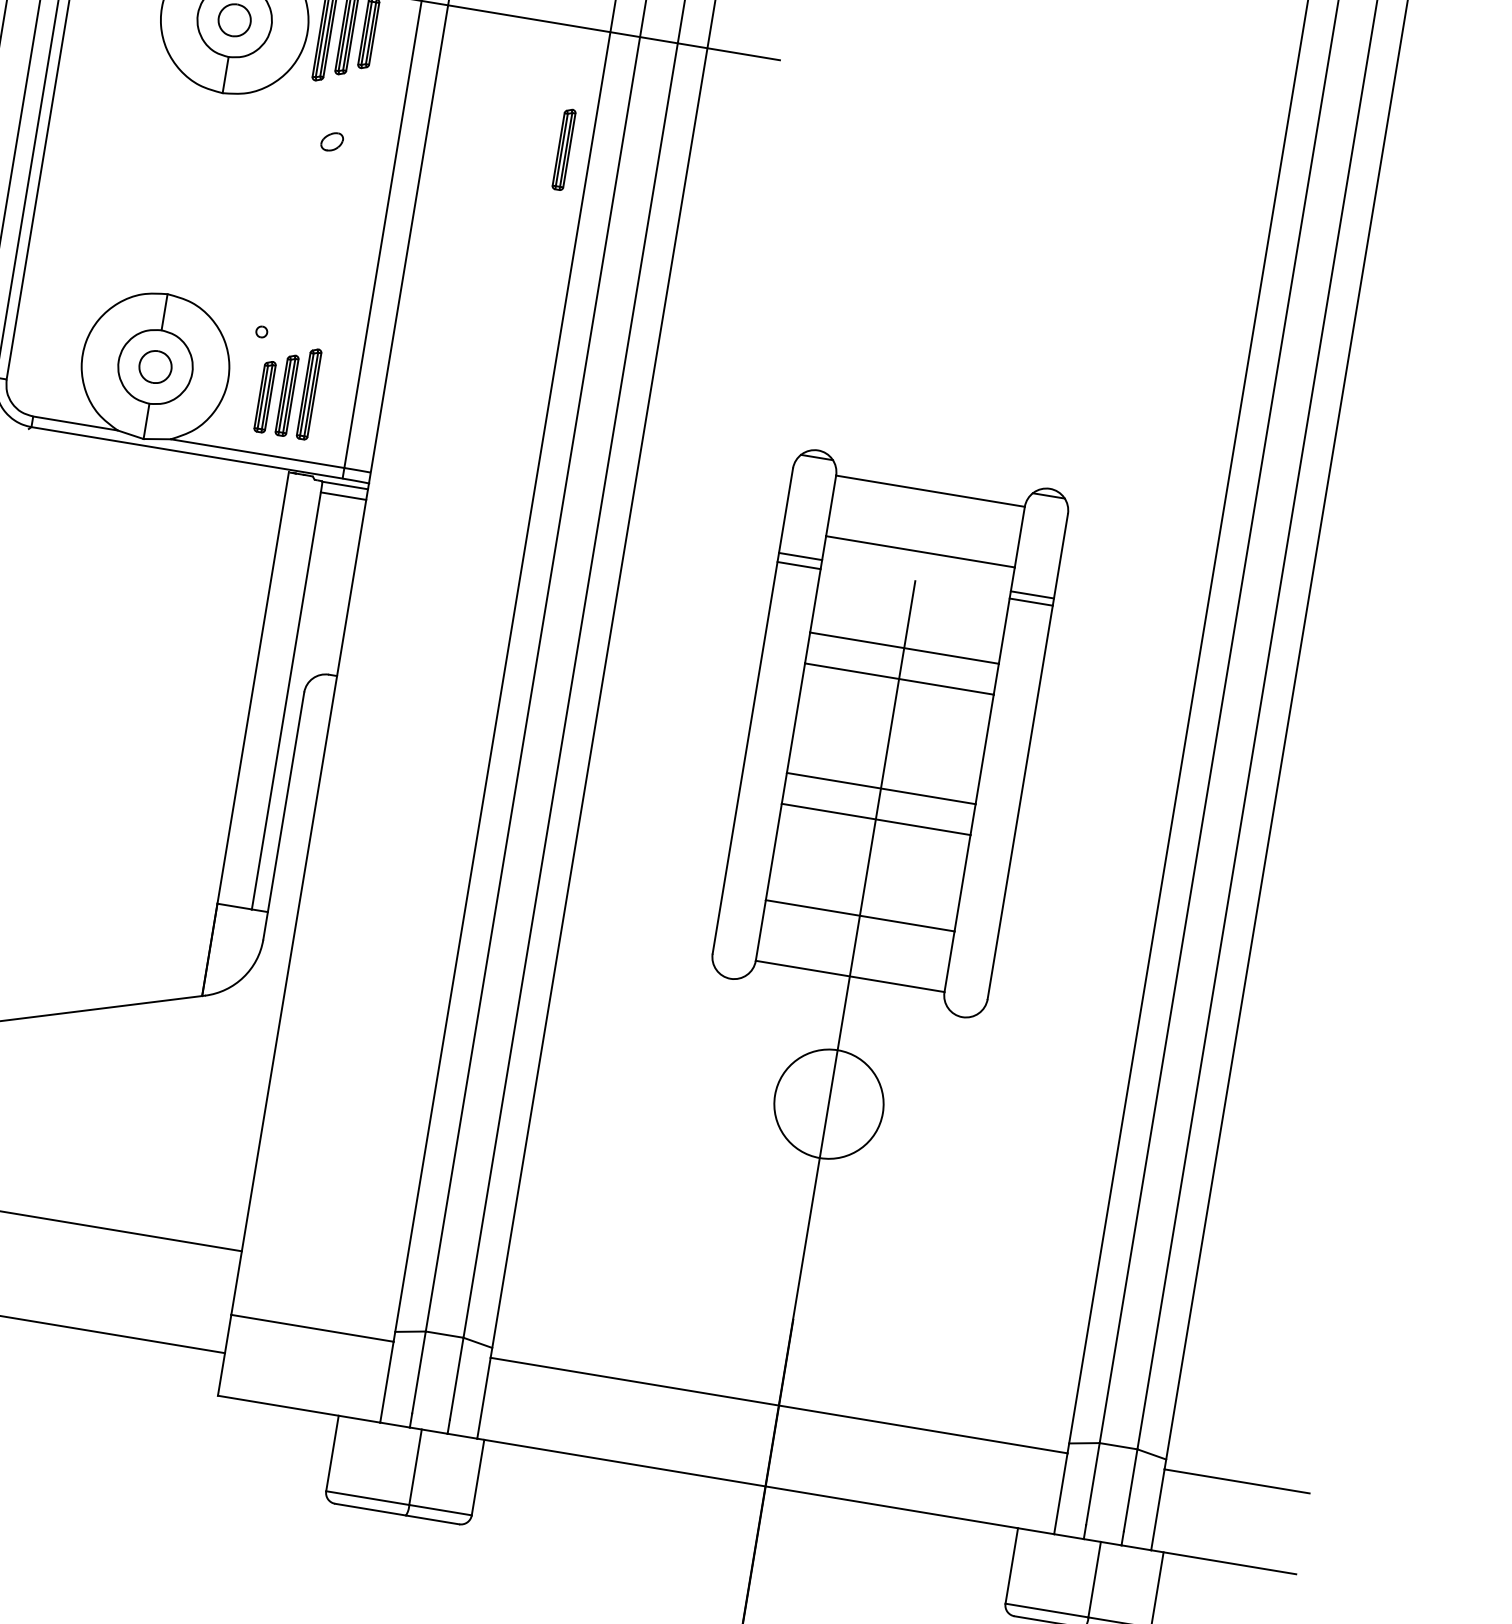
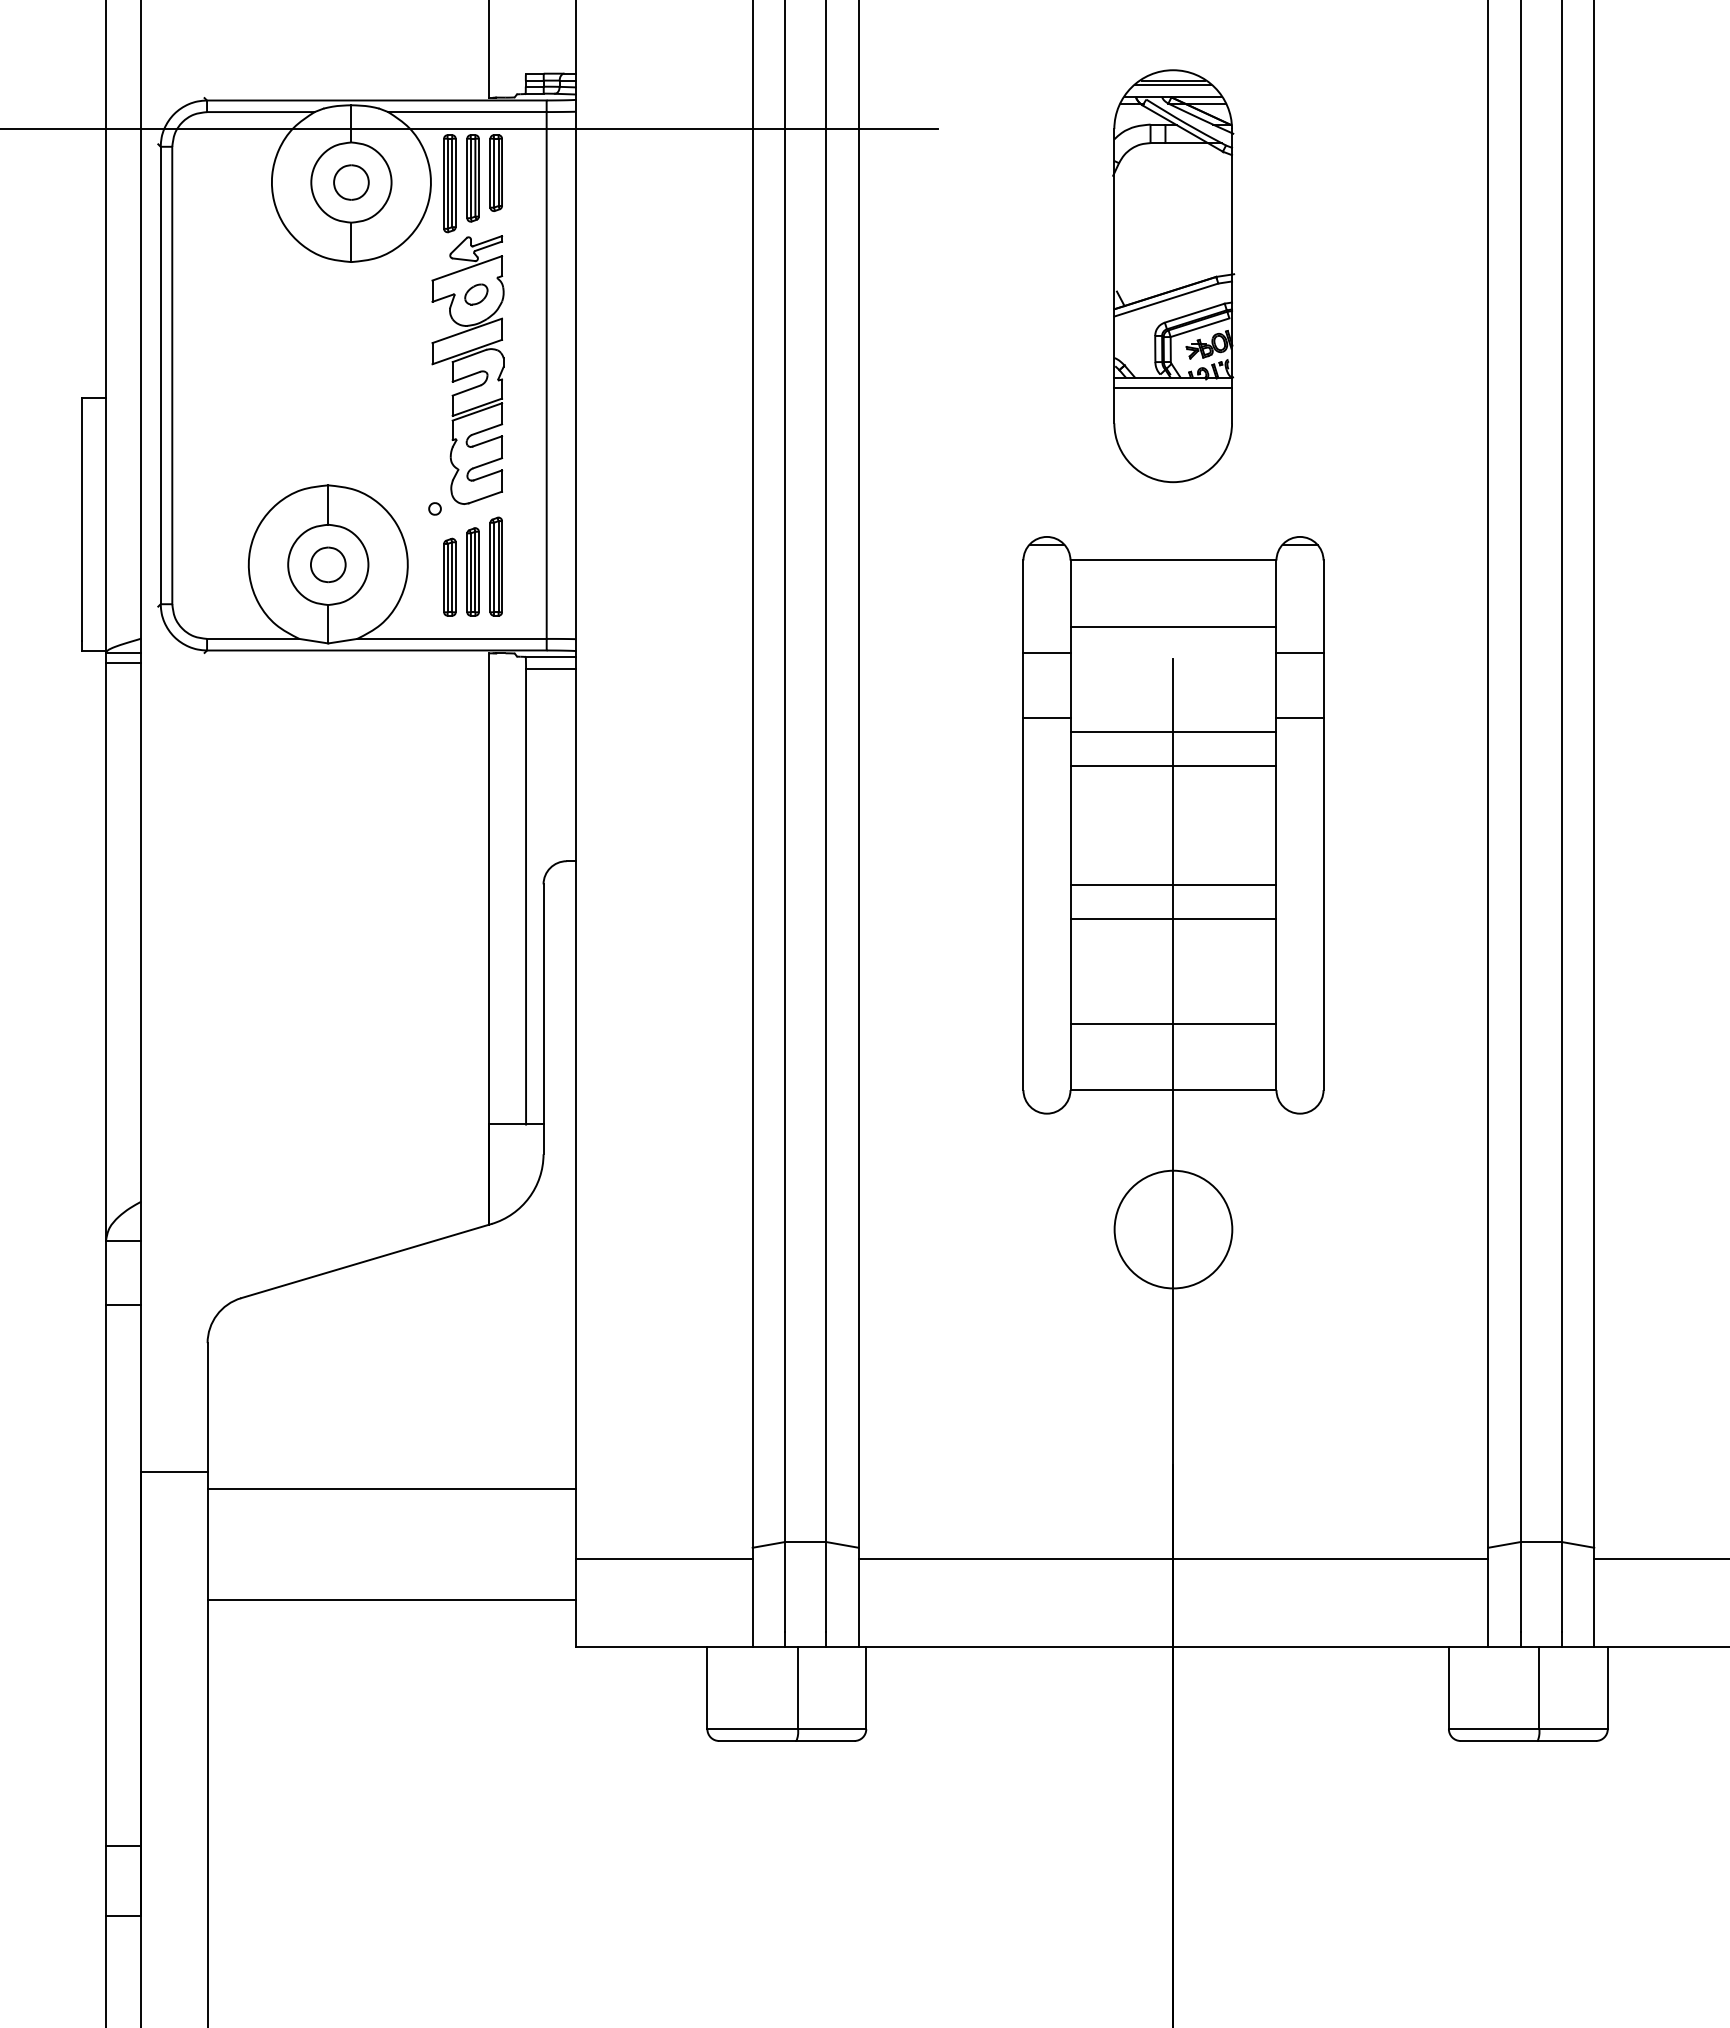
part: (563, 149) -> (723, 261), removed
part: (312, 209) -> (467, 369), added
part: (973, 231) -> (1173, 276), added
line: (798, 565) -> (1046, 717), moved
line: (1030, 601) -> (1299, 717), moved

